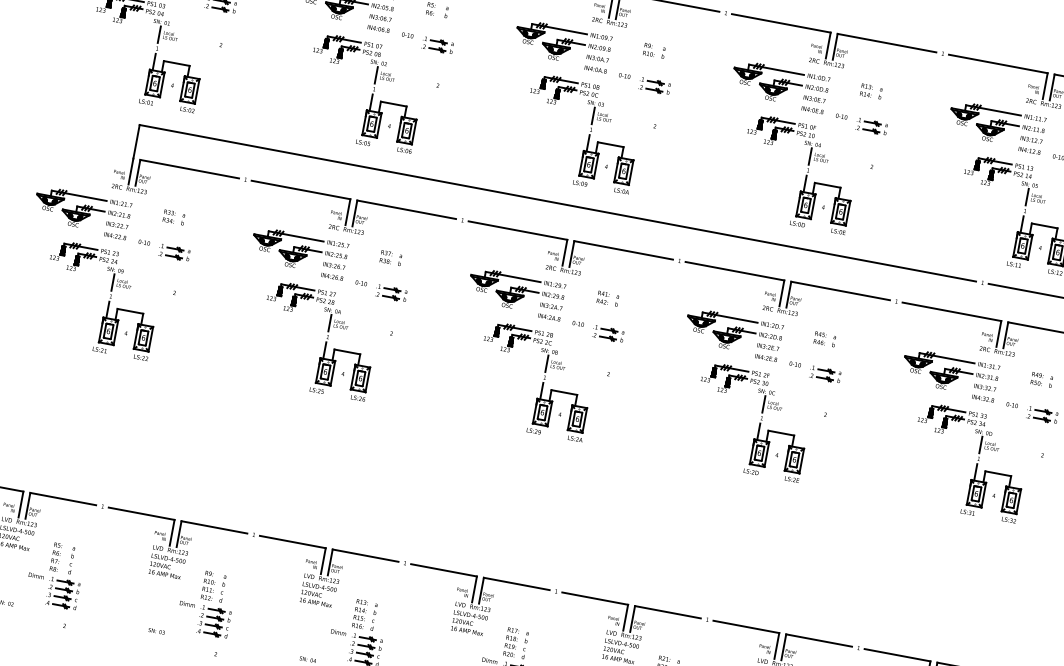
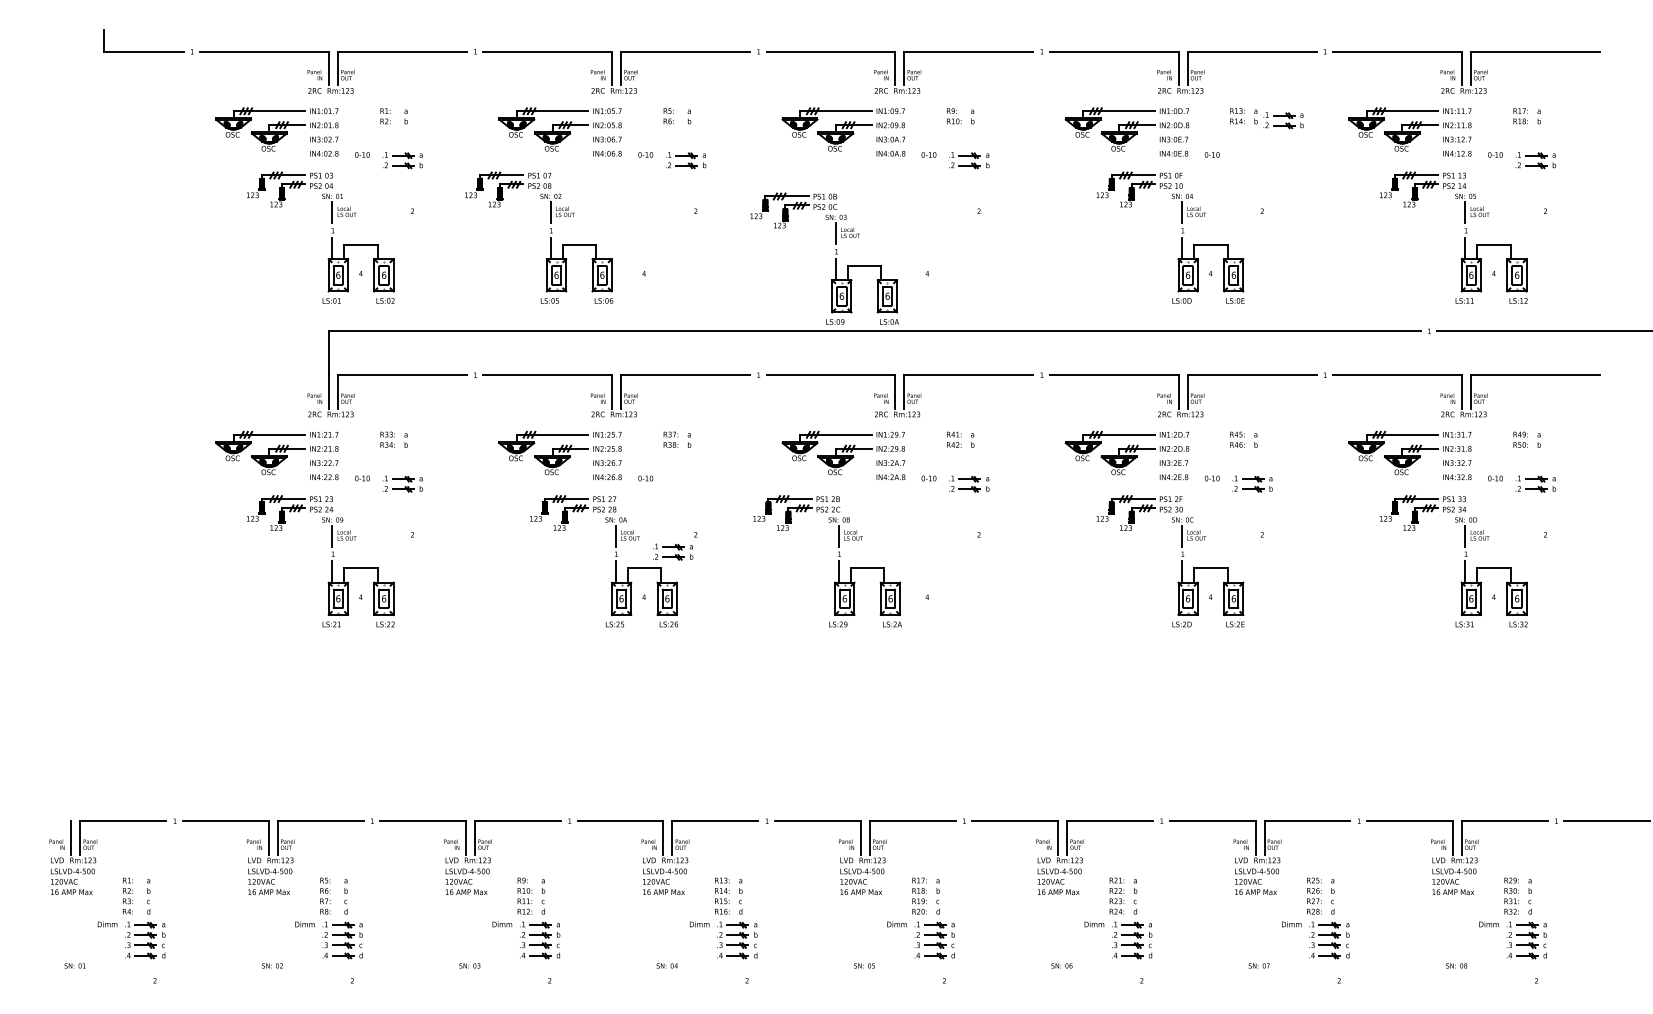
part: (372, 94) -> (550, 237), moved
part: (871, 126) -> (1283, 120), moved
part: (589, 134) -> (835, 258), moved
part: (391, 292) -> (673, 551), moved
part: (543, 383) -> (838, 561), moved

